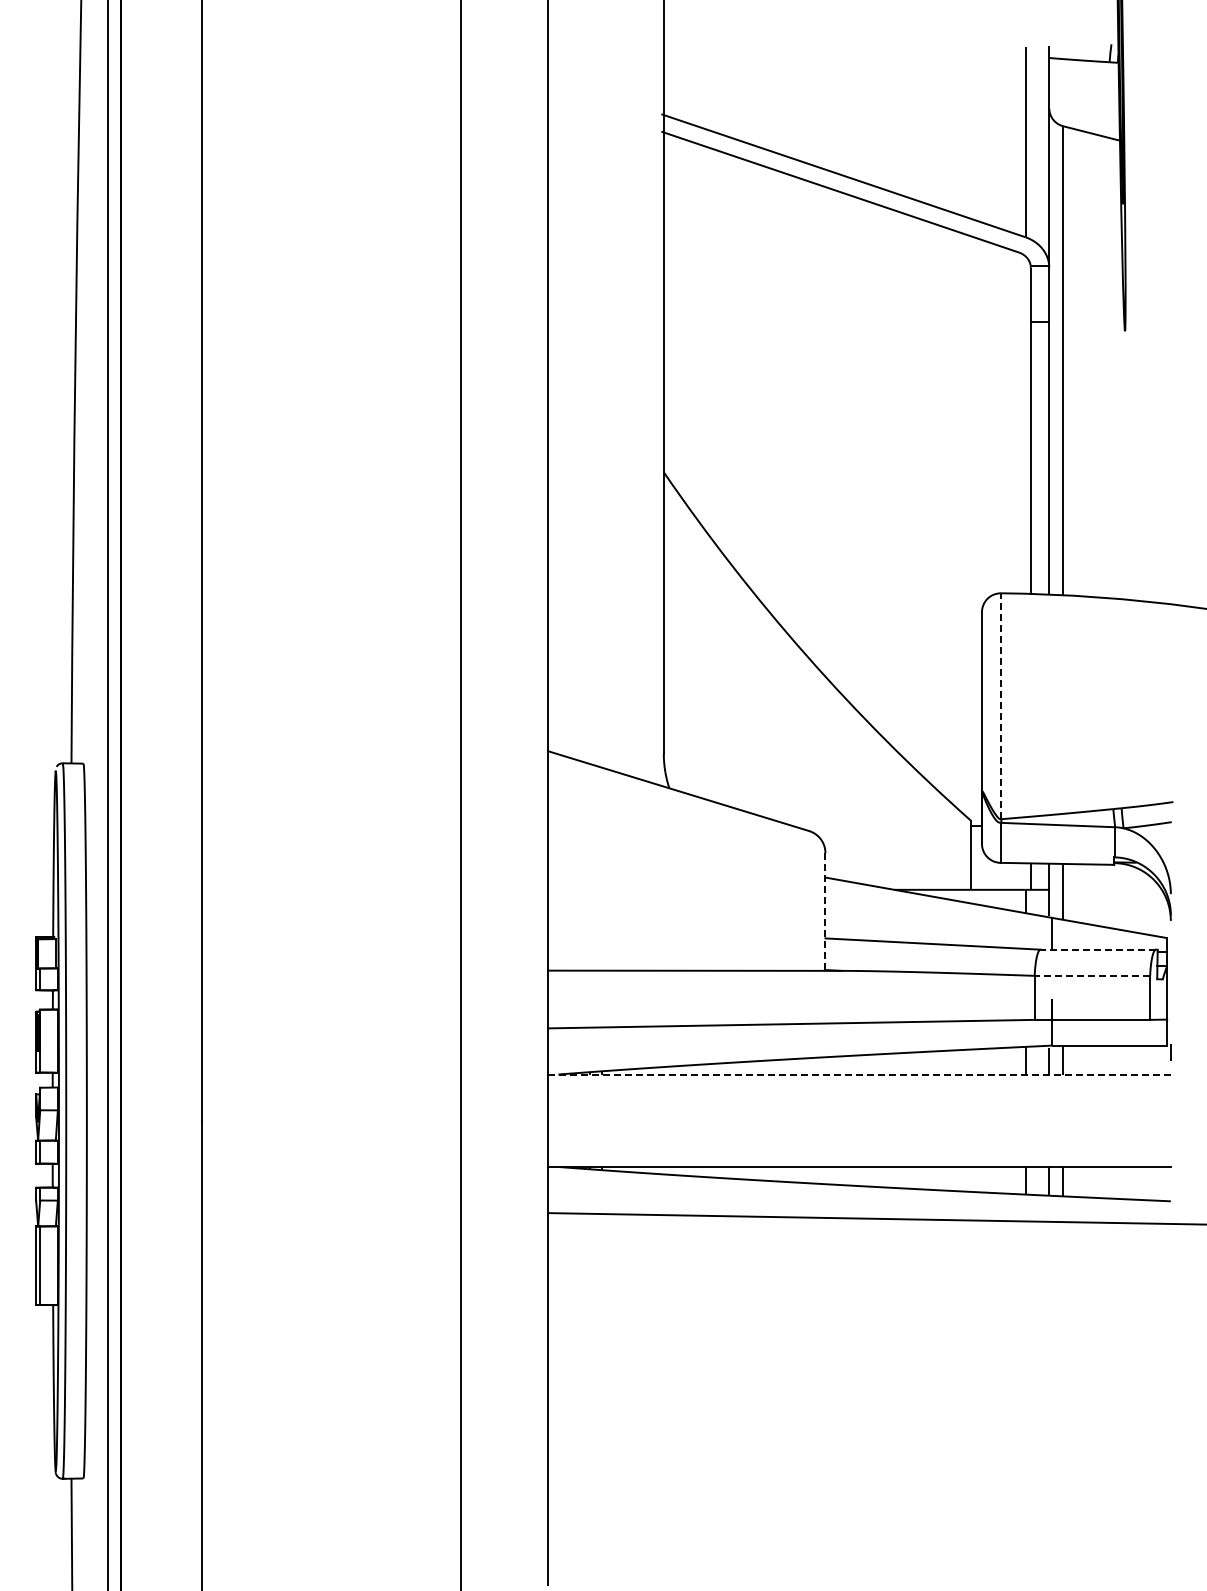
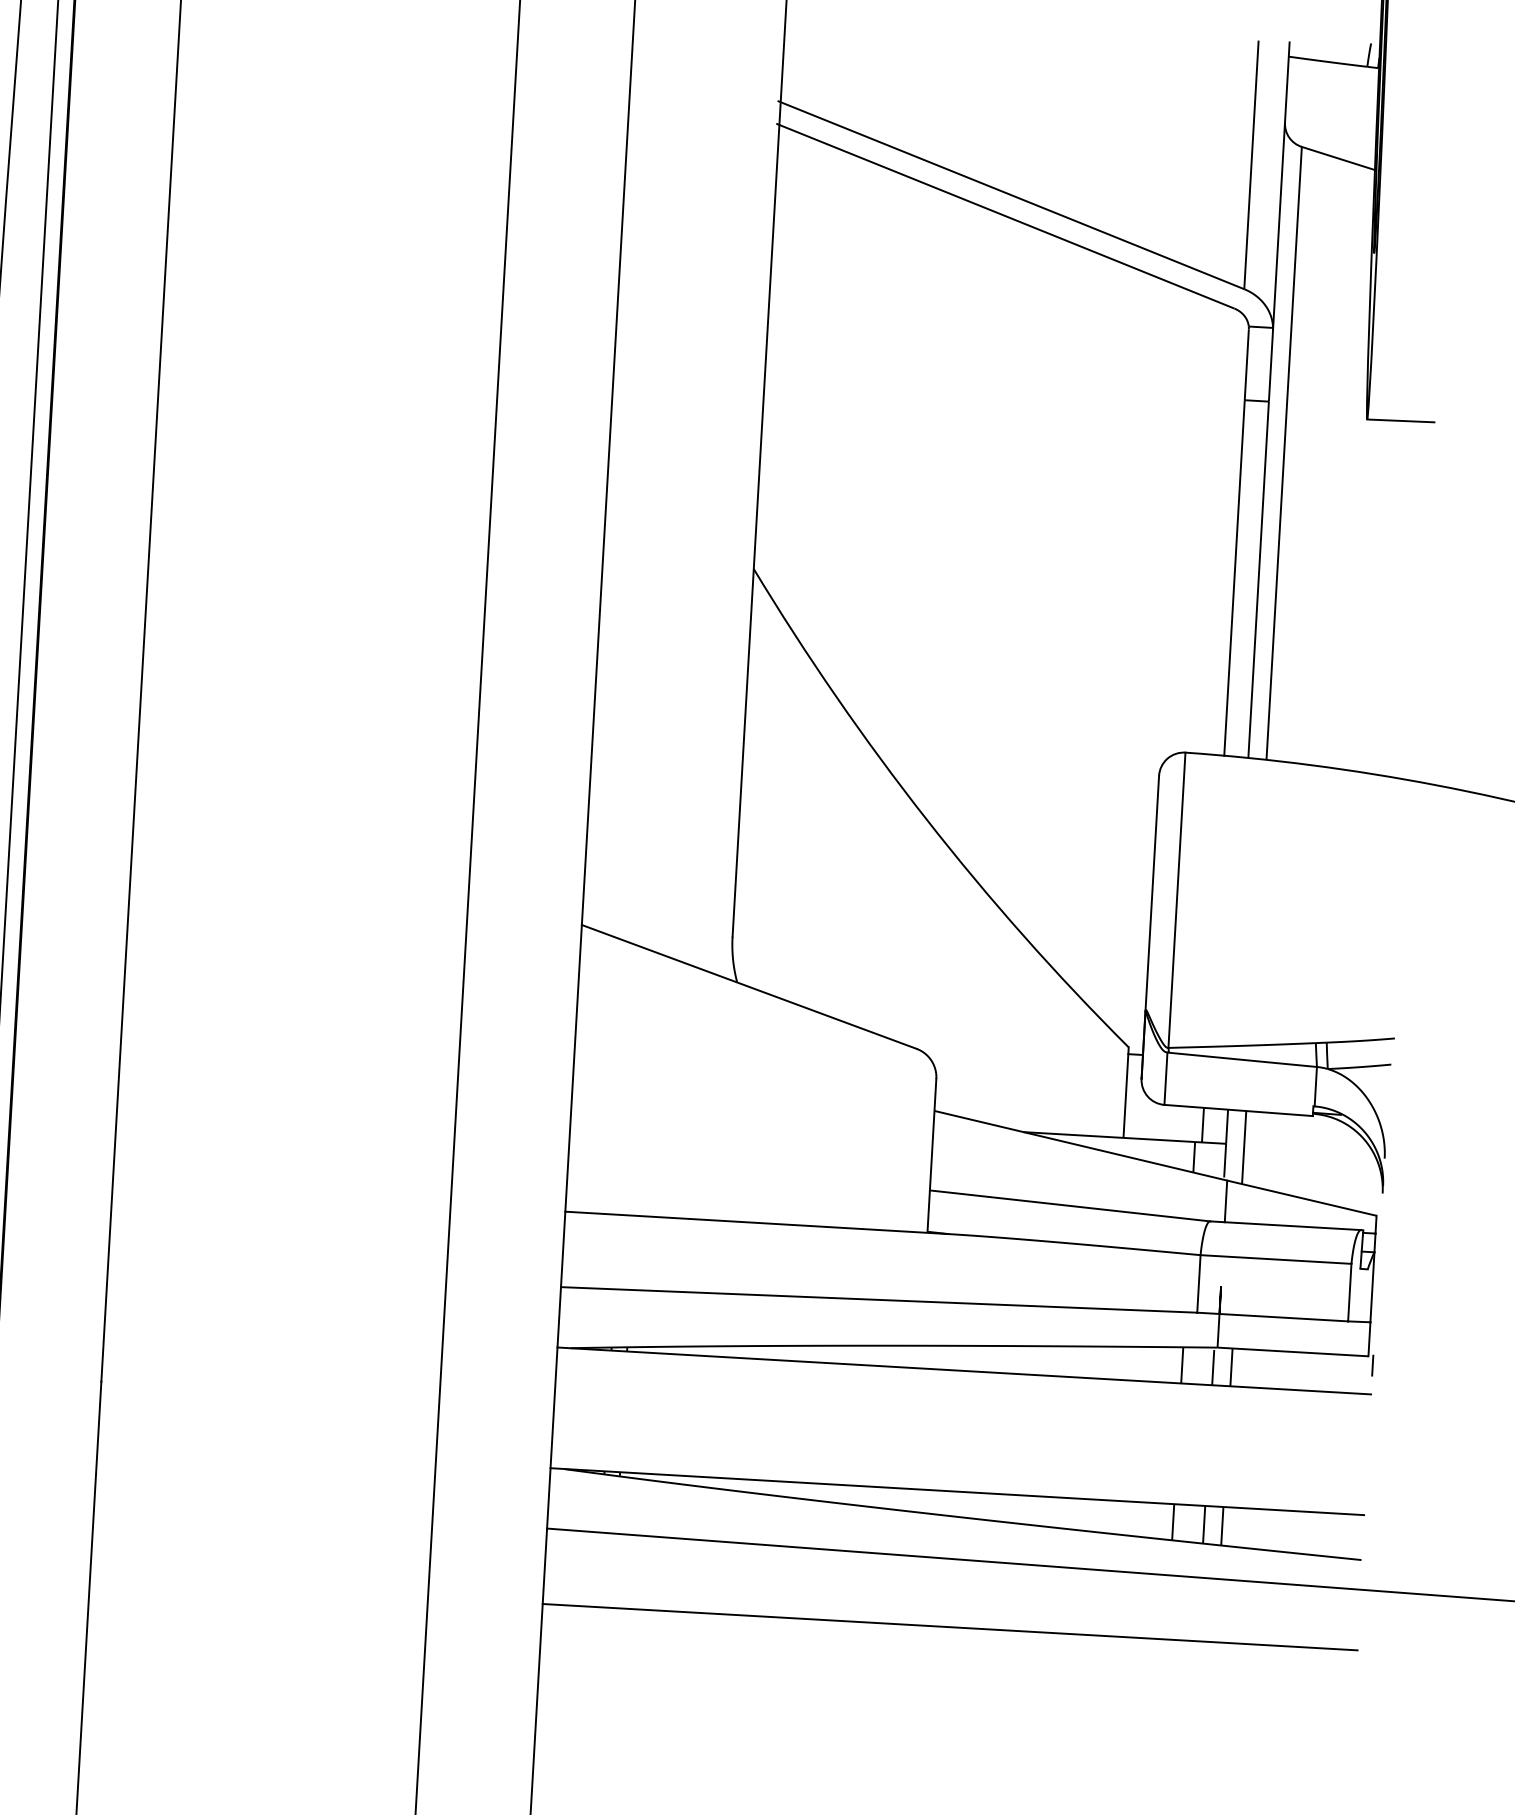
line: (1150, 330) -> (1400, 420), added
line: (1001, 706) -> (1177, 900), dashed -> solid
line: (825, 911) -> (932, 1155), dashed -> solid
line: (1098, 949) -> (1285, 1225), dashed -> solid
line: (1092, 975) -> (1276, 1259), dashed -> solid
line: (859, 1074) -> (964, 1370), dashed -> solid
line: (859, 1270) -> (949, 1627), added

